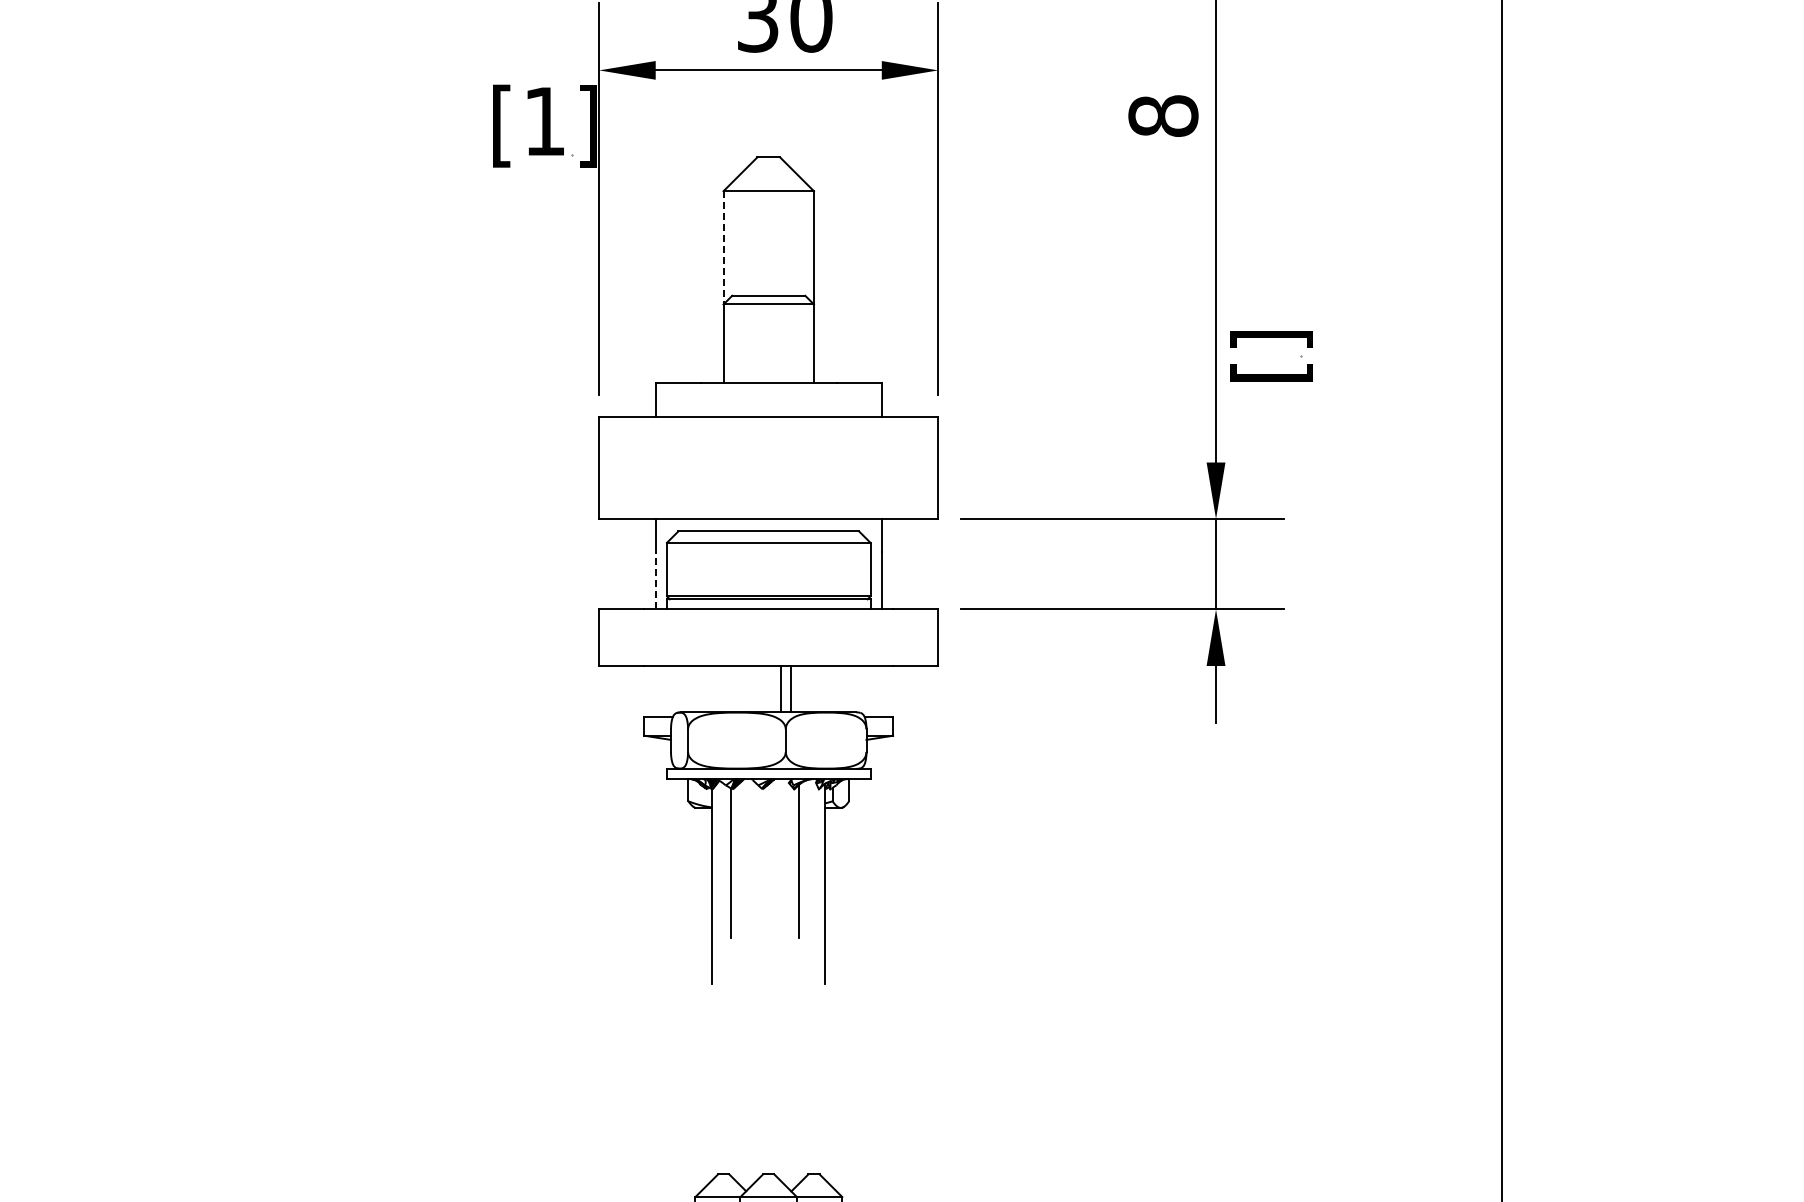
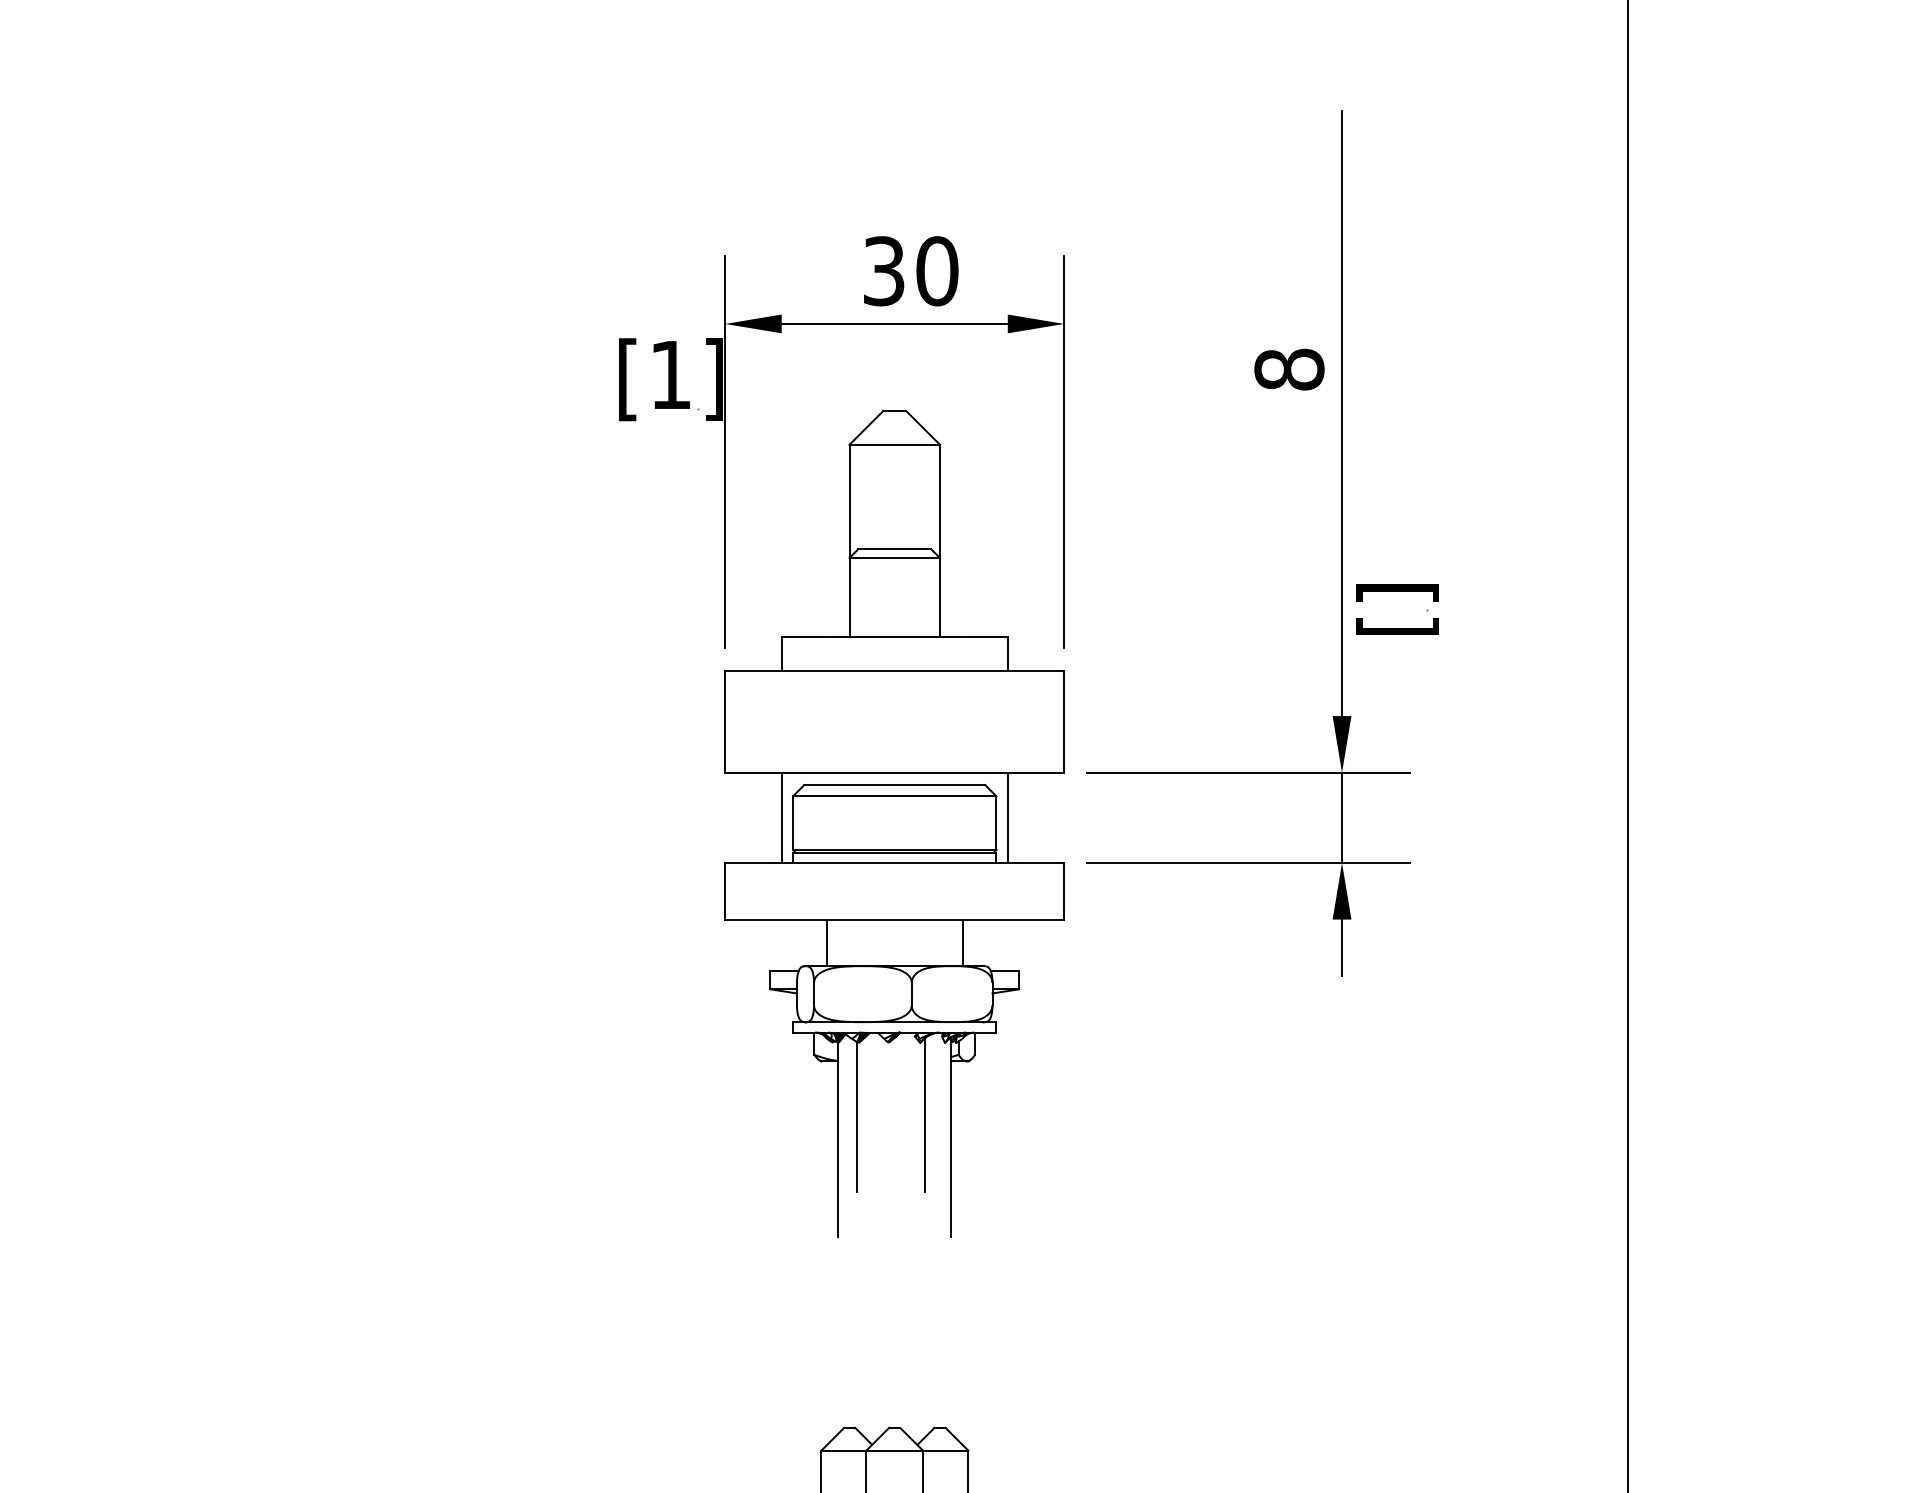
line: (723, 247) -> (849, 501), dashed -> solid
line: (655, 580) -> (781, 834), dashed -> solid
line: (780, 688) -> (826, 942), moved
line: (790, 688) -> (962, 942), moved

